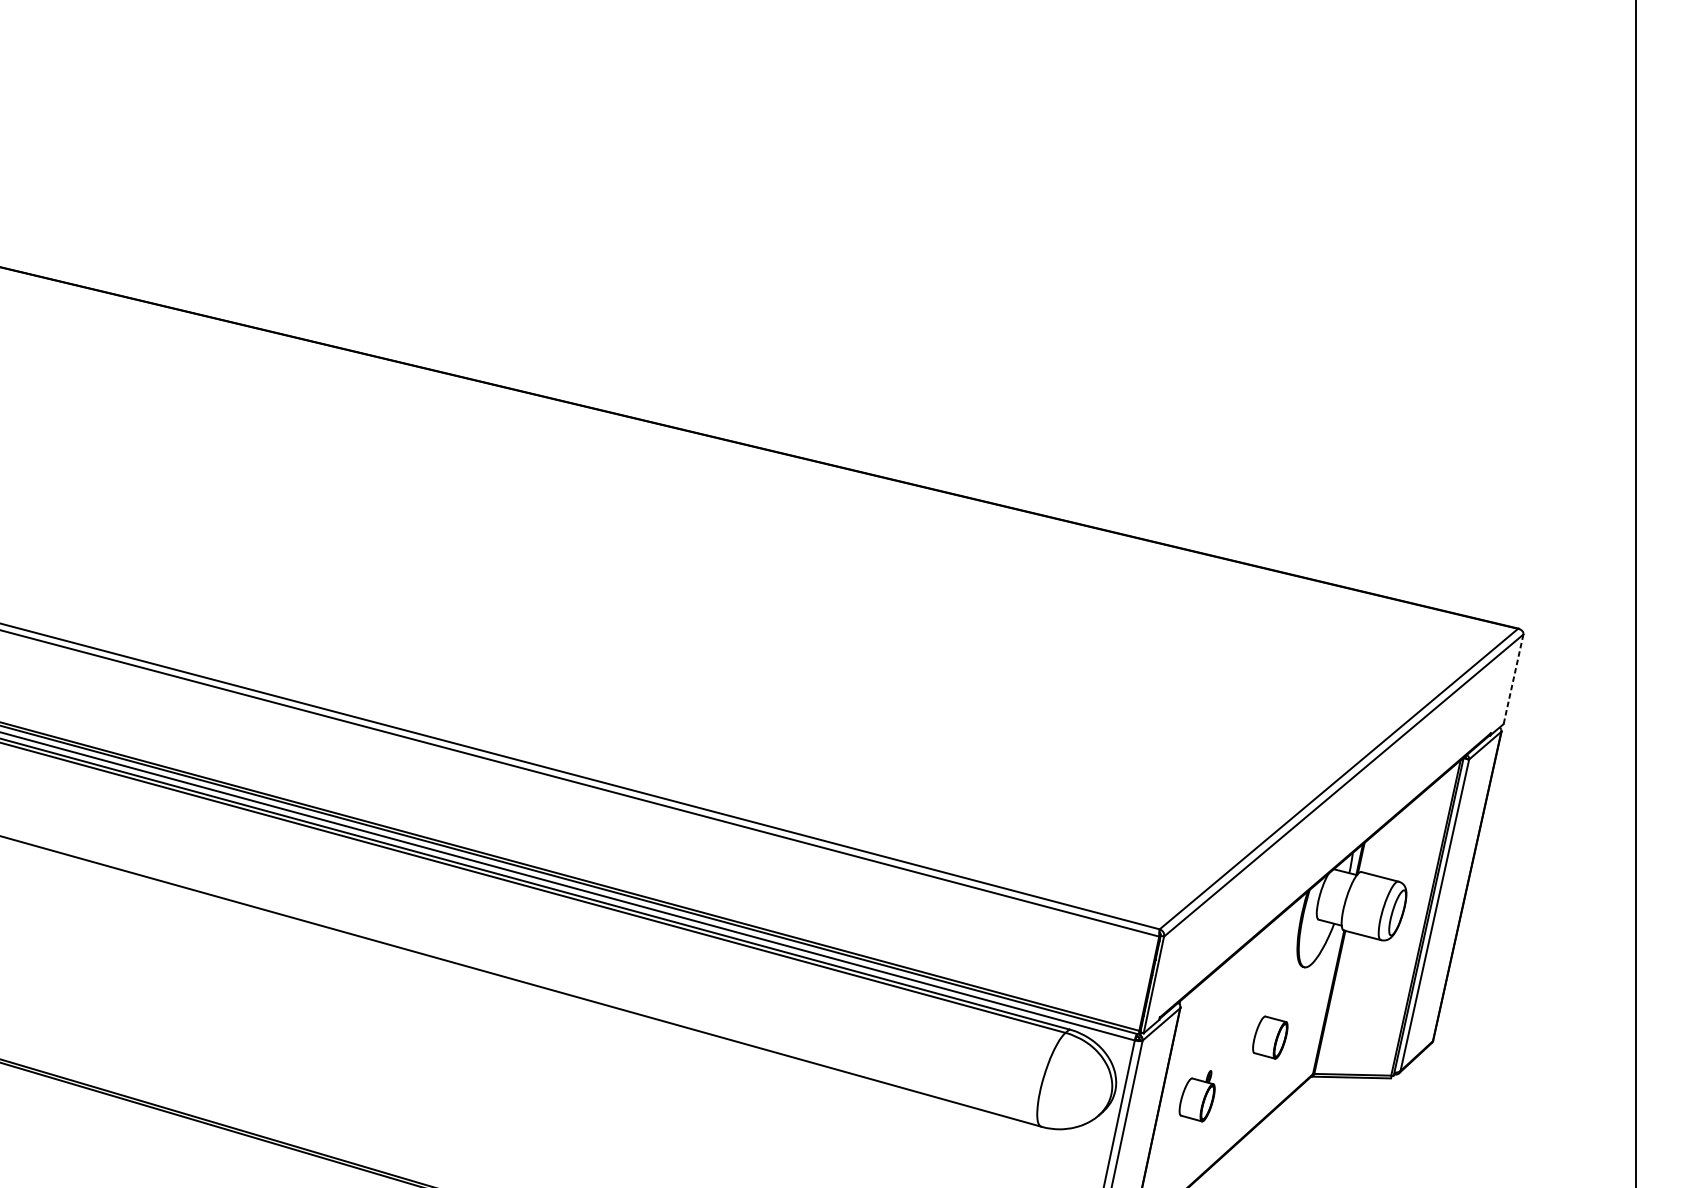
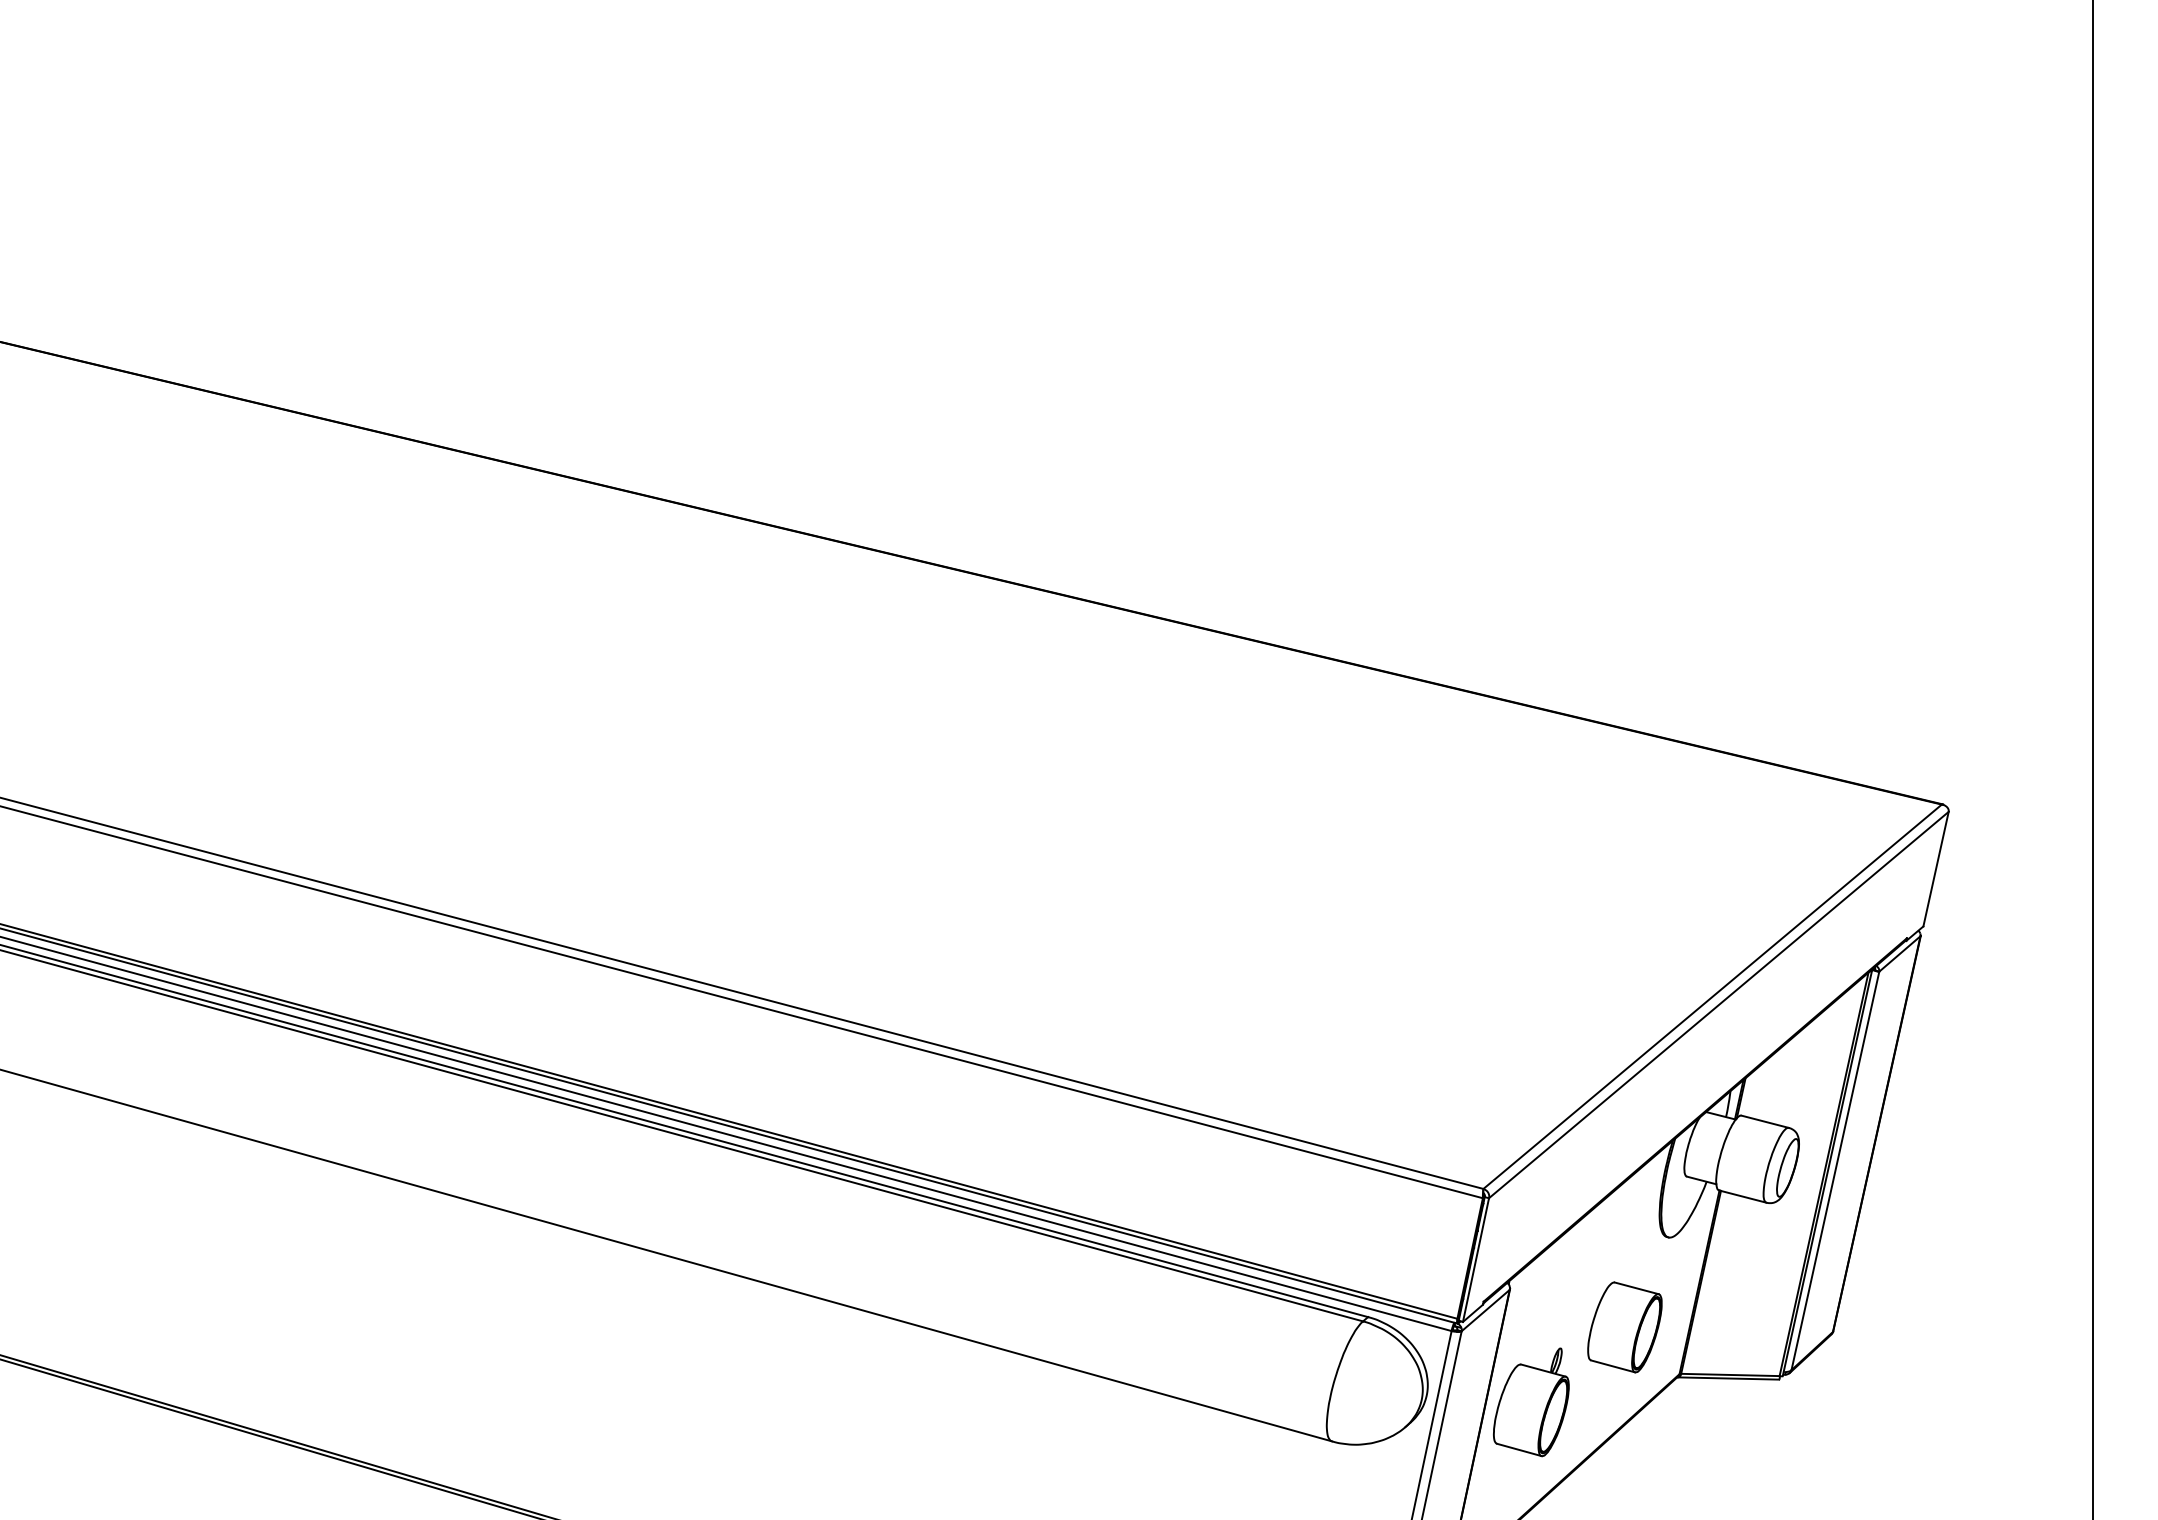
line: (1513, 679) -> (1936, 869), dashed -> solid
part: (1269, 1037) -> (1624, 1327), size x1.67
part: (1197, 1096) -> (1531, 1402), size x1.67

